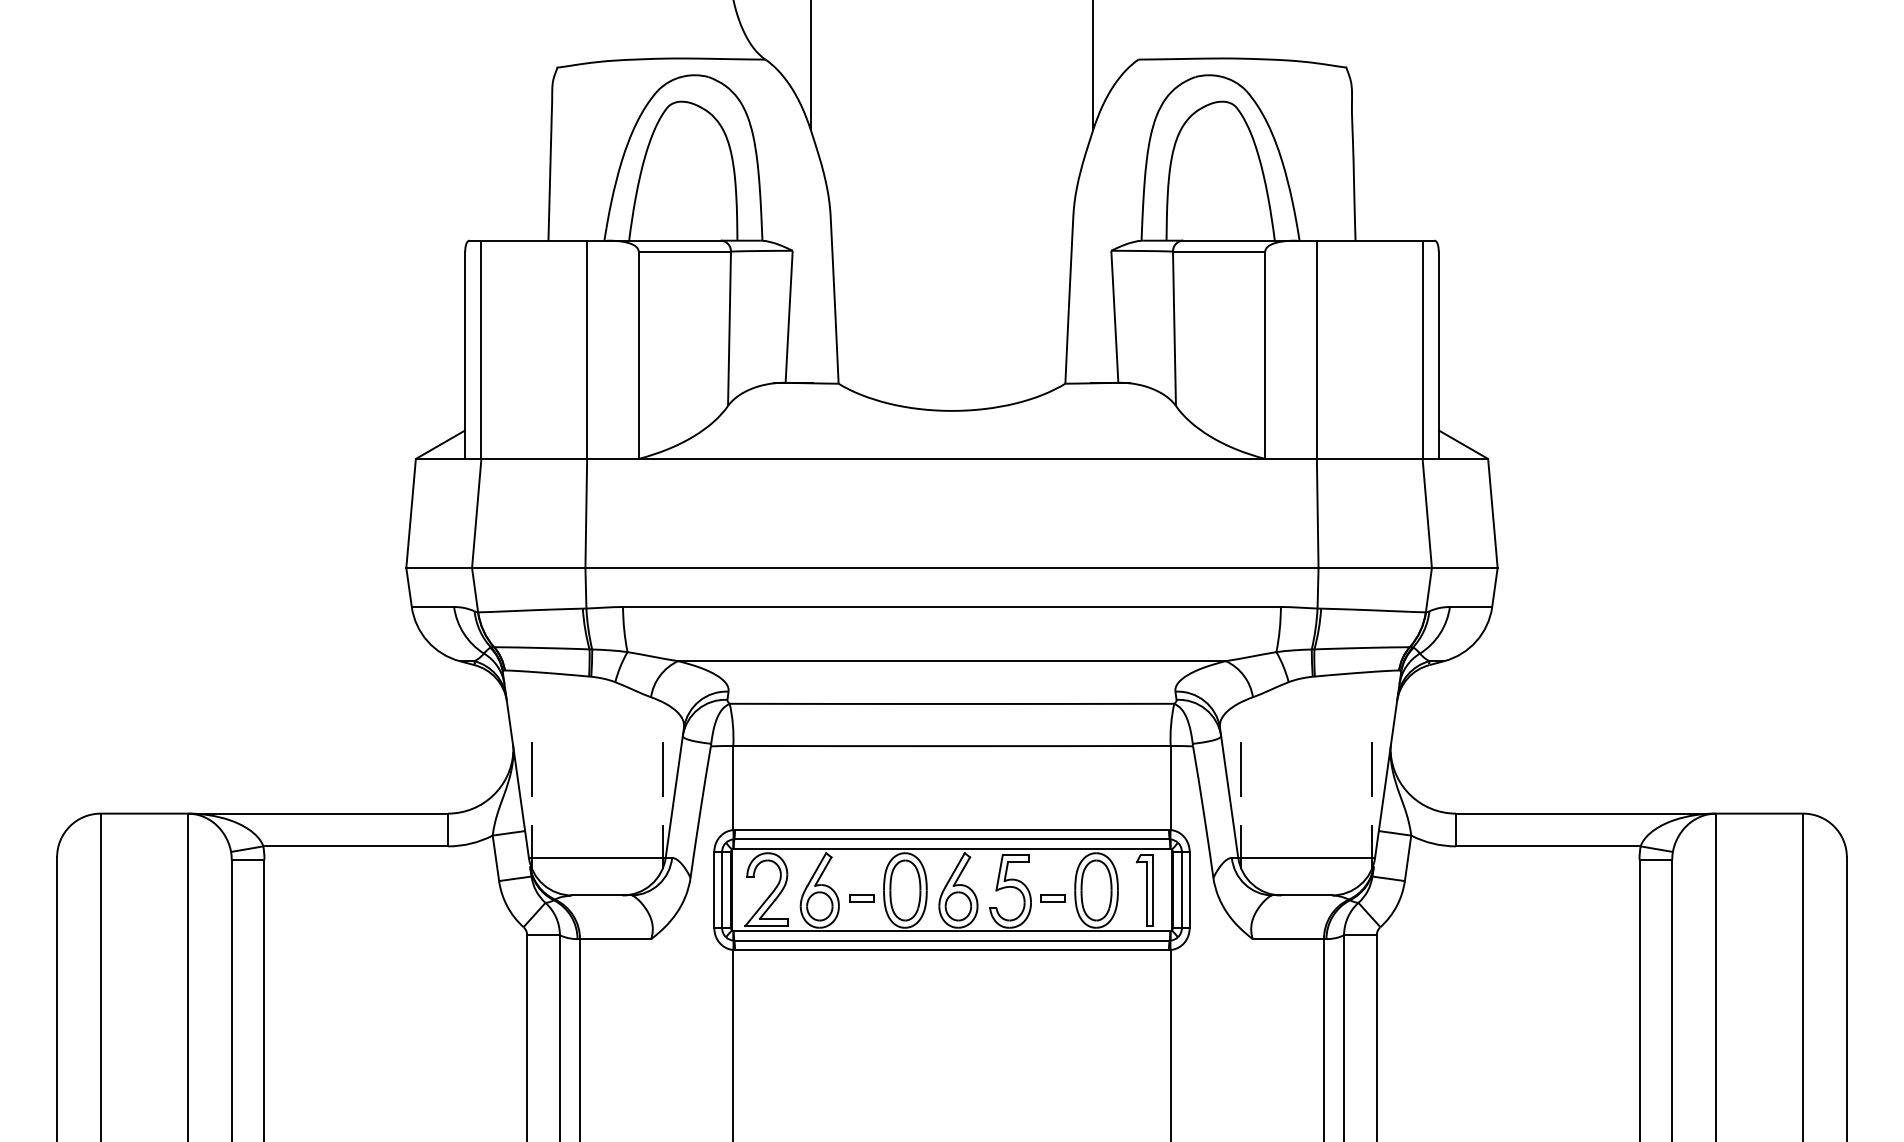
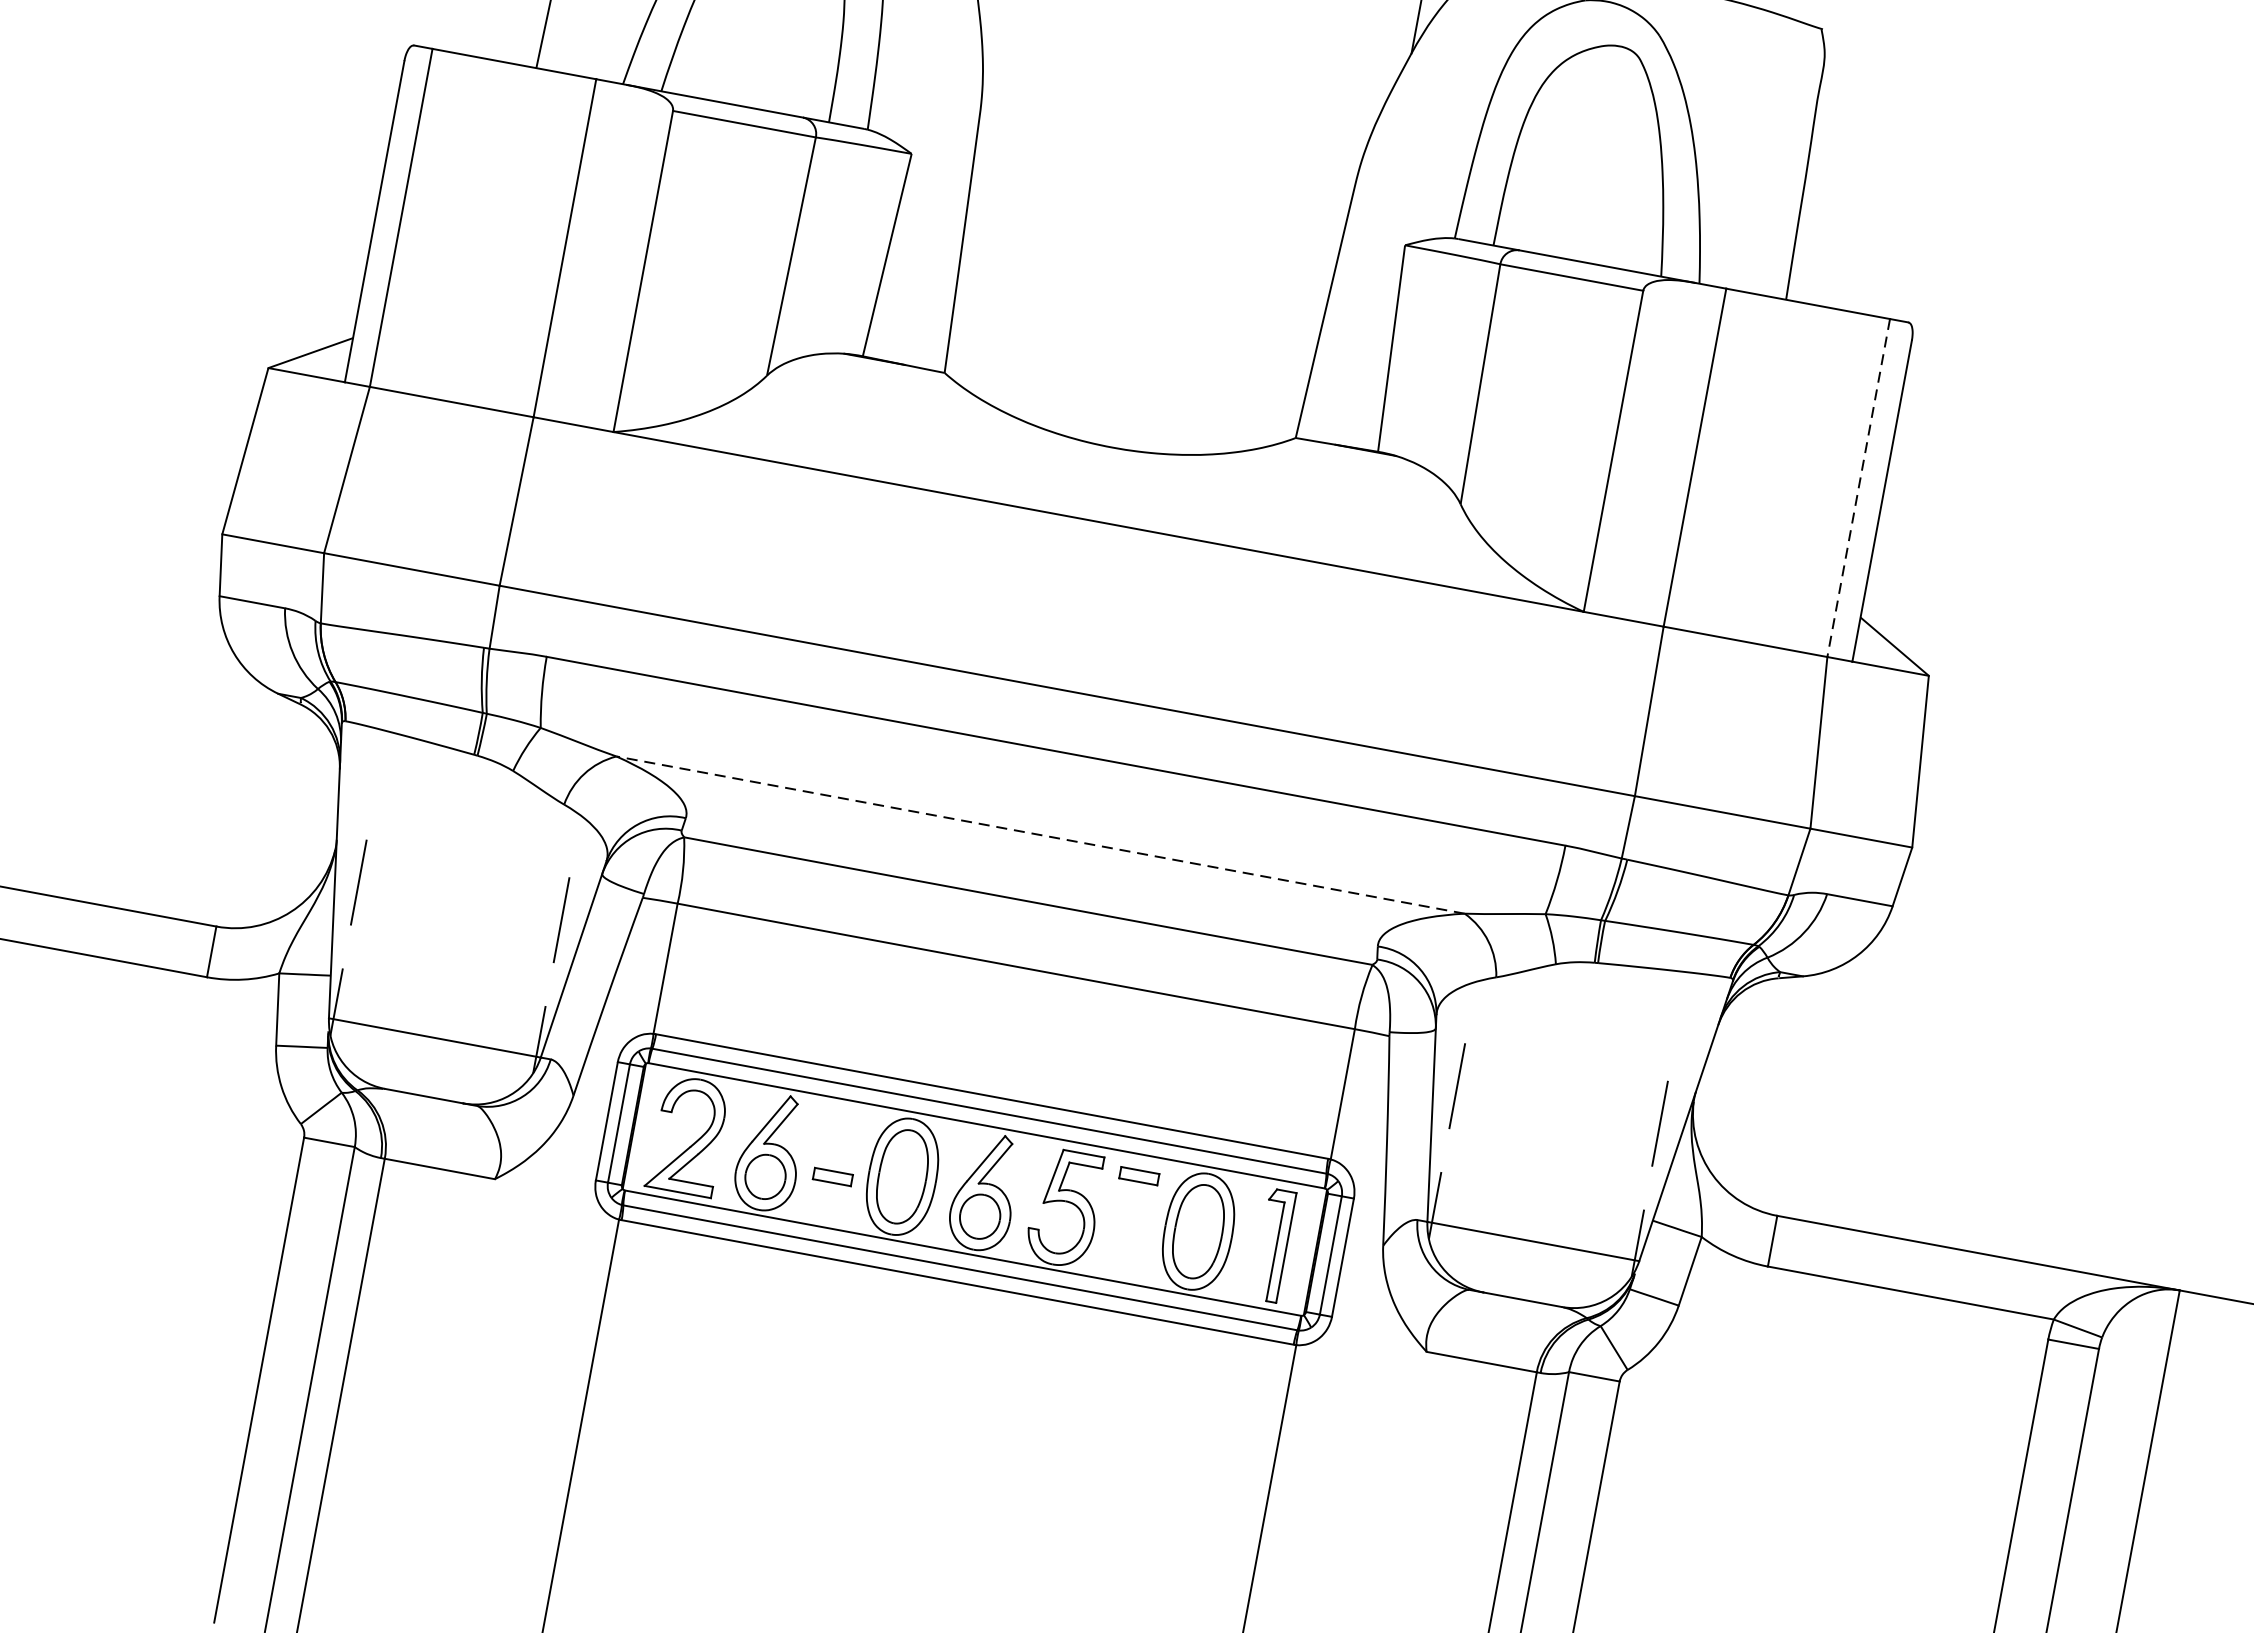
line: (1422, 350) -> (1858, 489), solid -> dashed
line: (951, 661) -> (1039, 835), solid -> dashed
part: (1052, 898) -> (1138, 1175), moved

